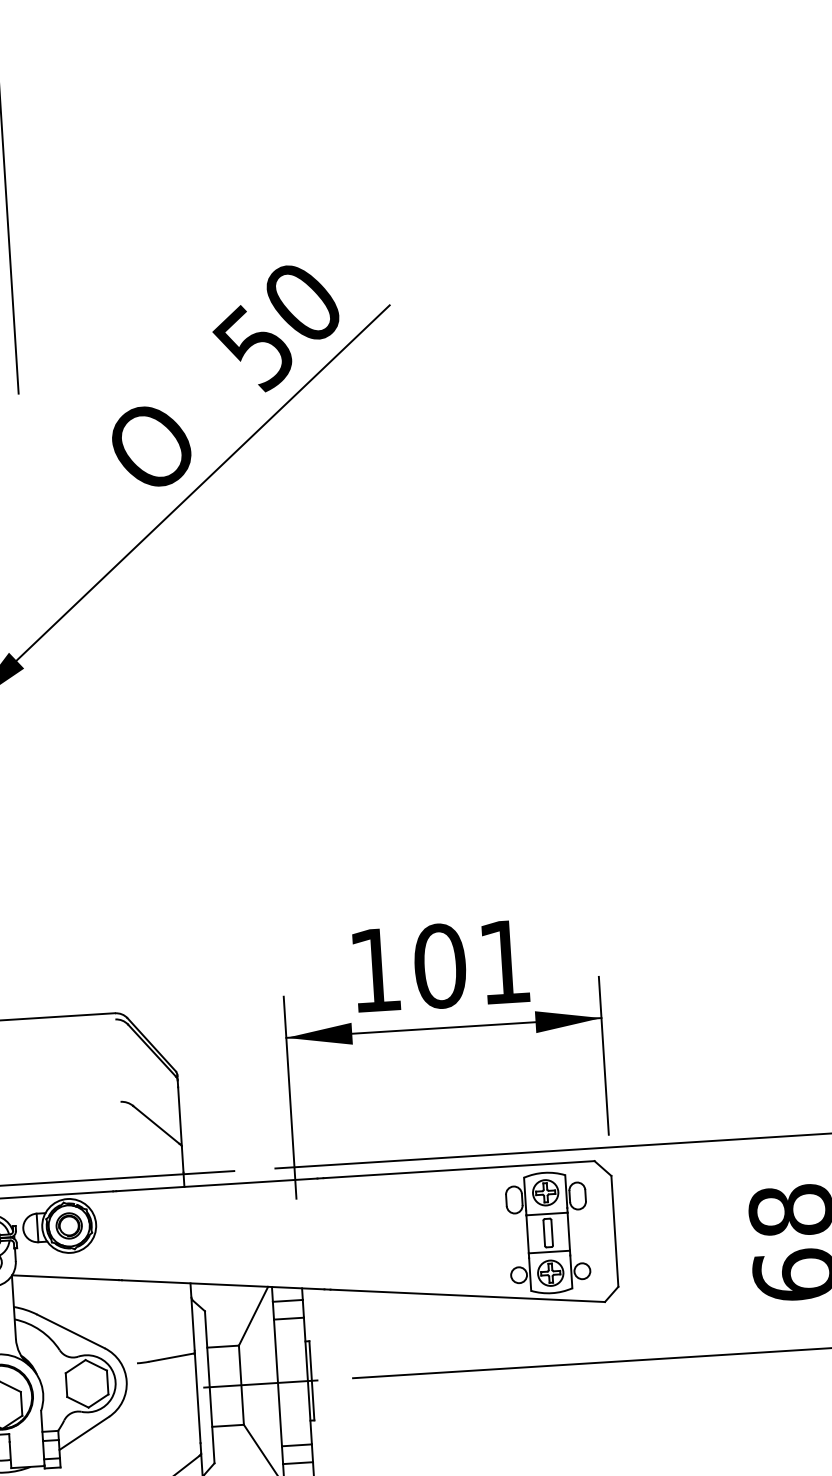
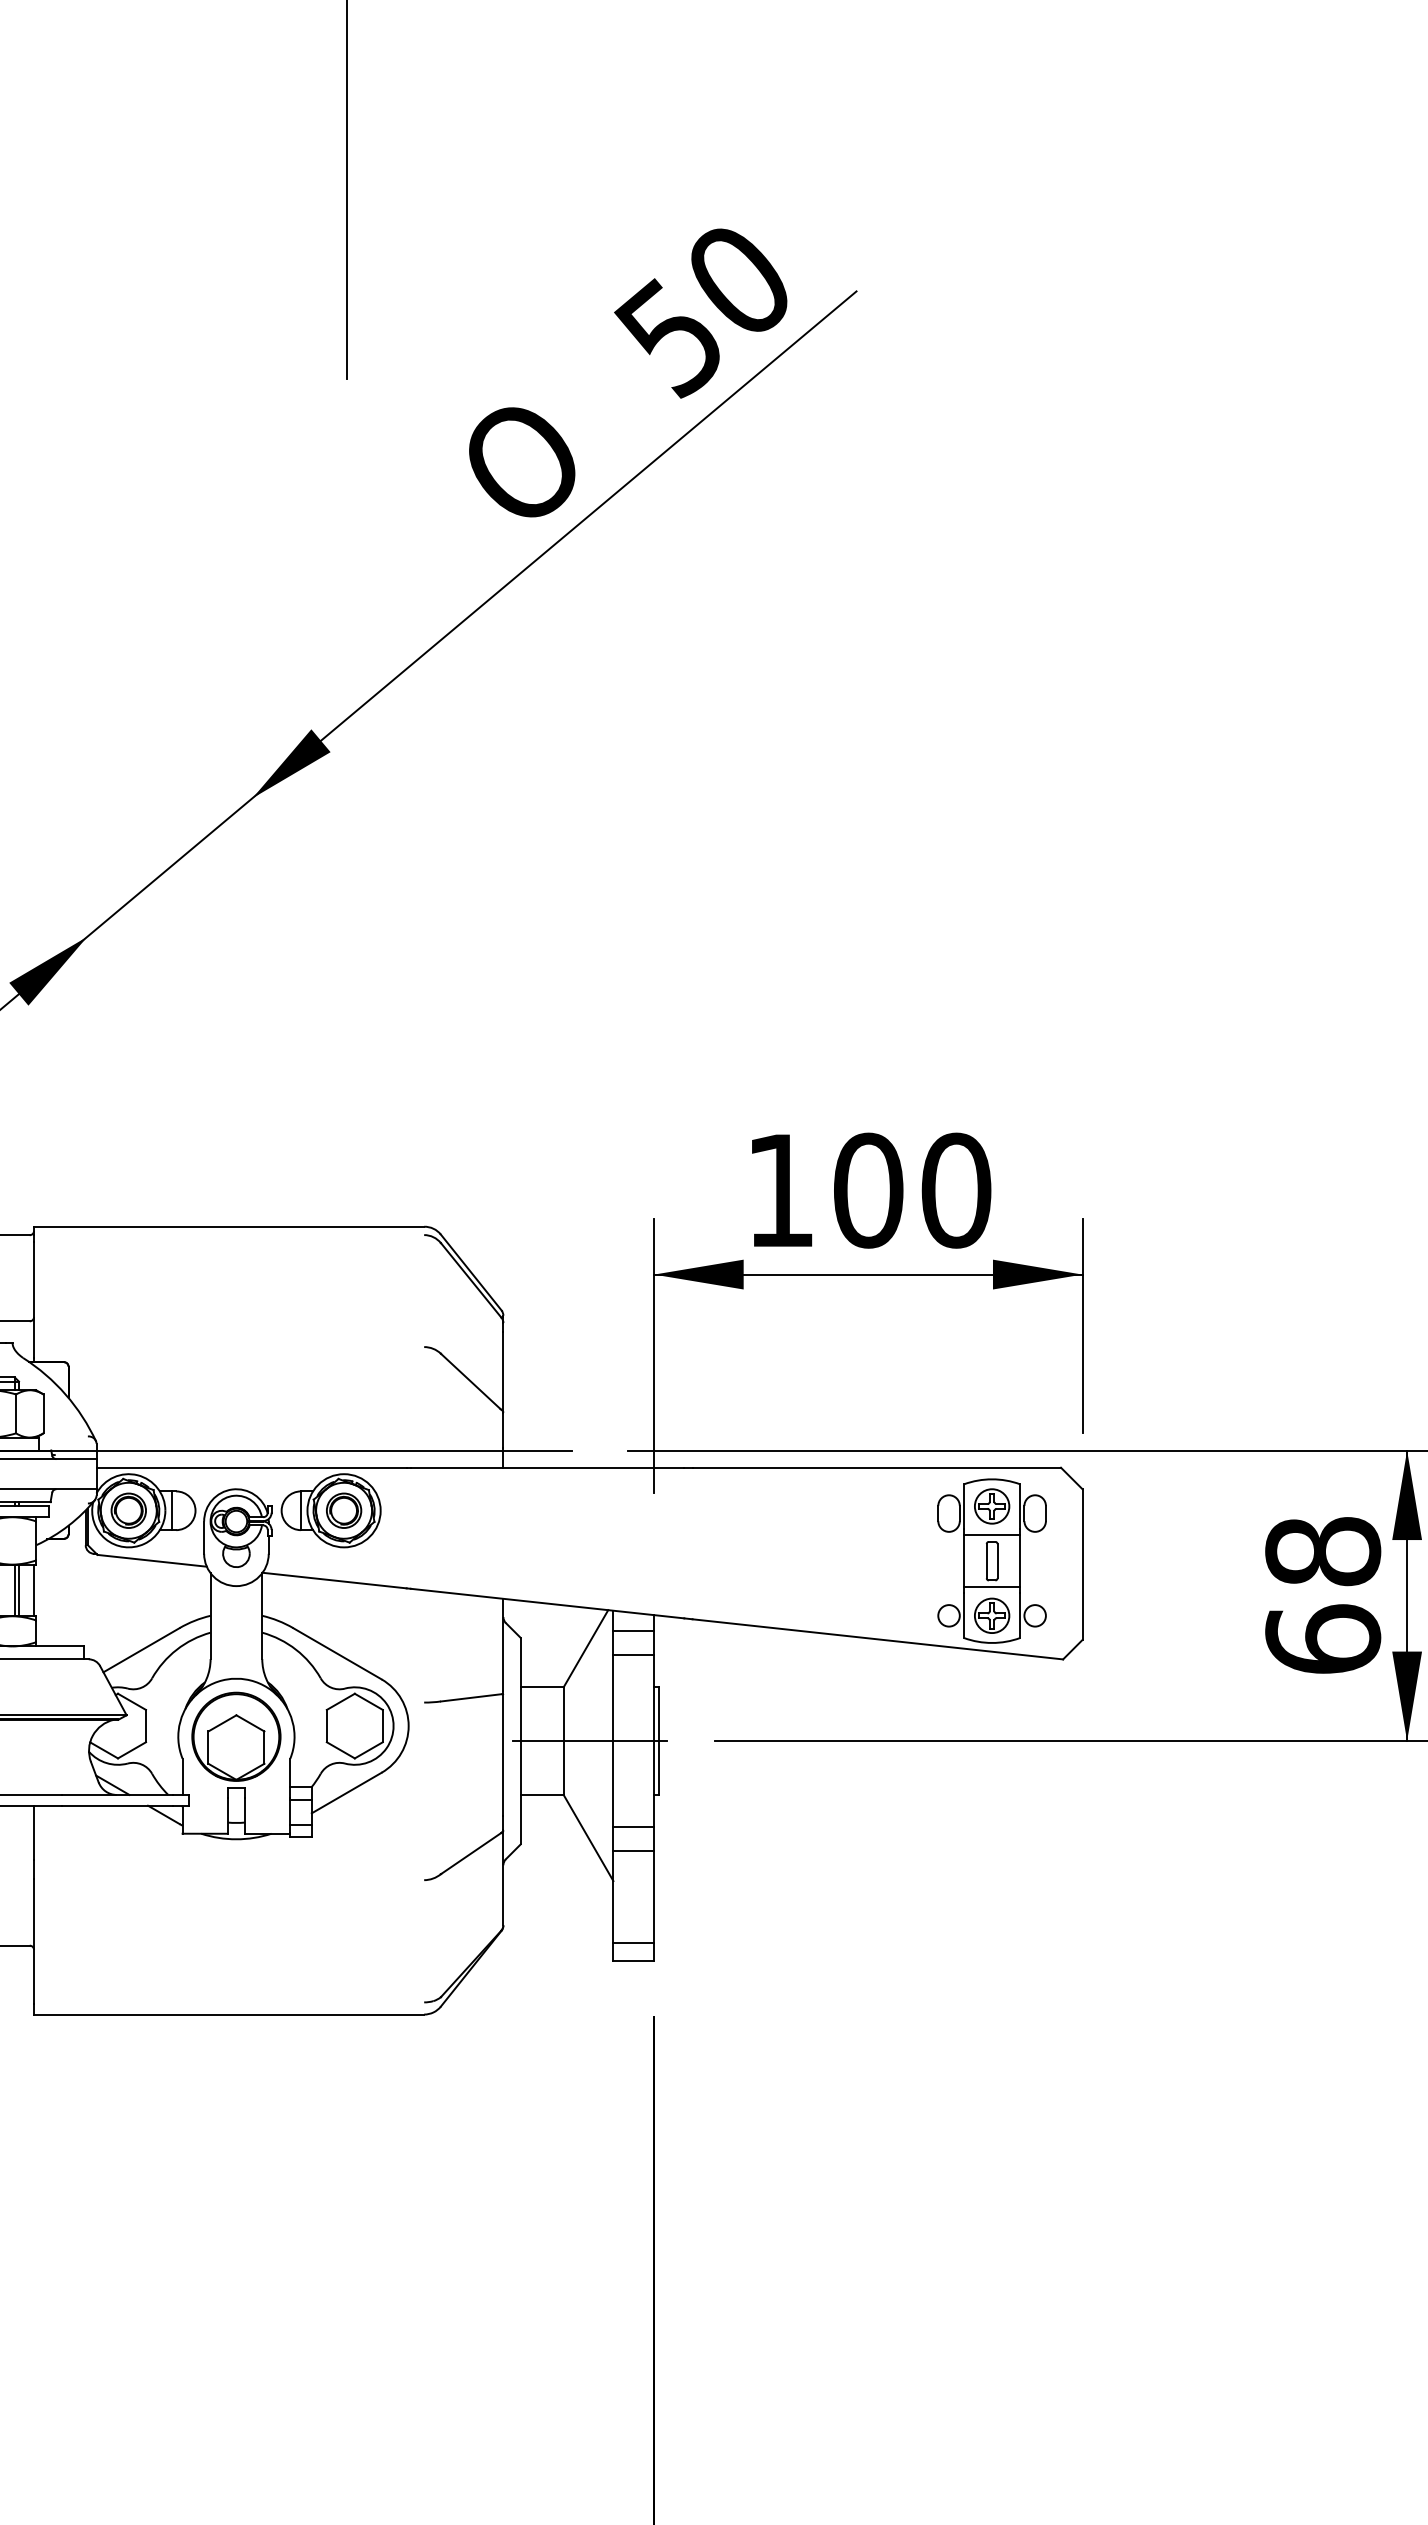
text: (504, 962) -> (956, 1190), 101 -> 100

